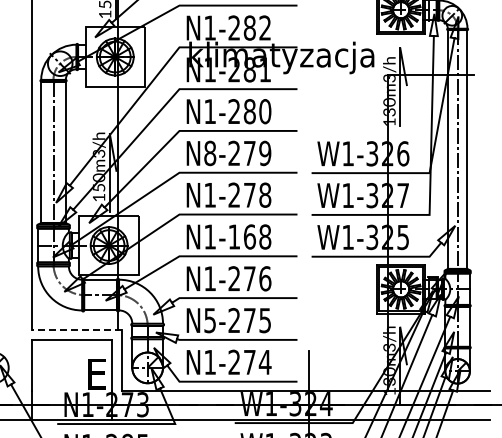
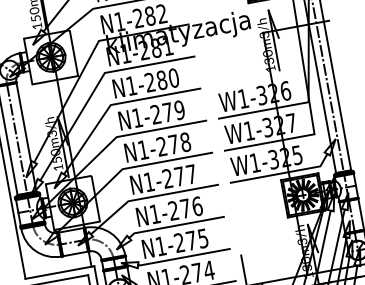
text: (210, 153) -> (137, 118), N8-279 -> N1-279
text: (249, 236) -> (179, 176), N1-168 -> N1-277
text: (209, 320) -> (160, 246), N5-275 -> N1-275
line: (76, 330) -> (59, 272), dashed -> solid

